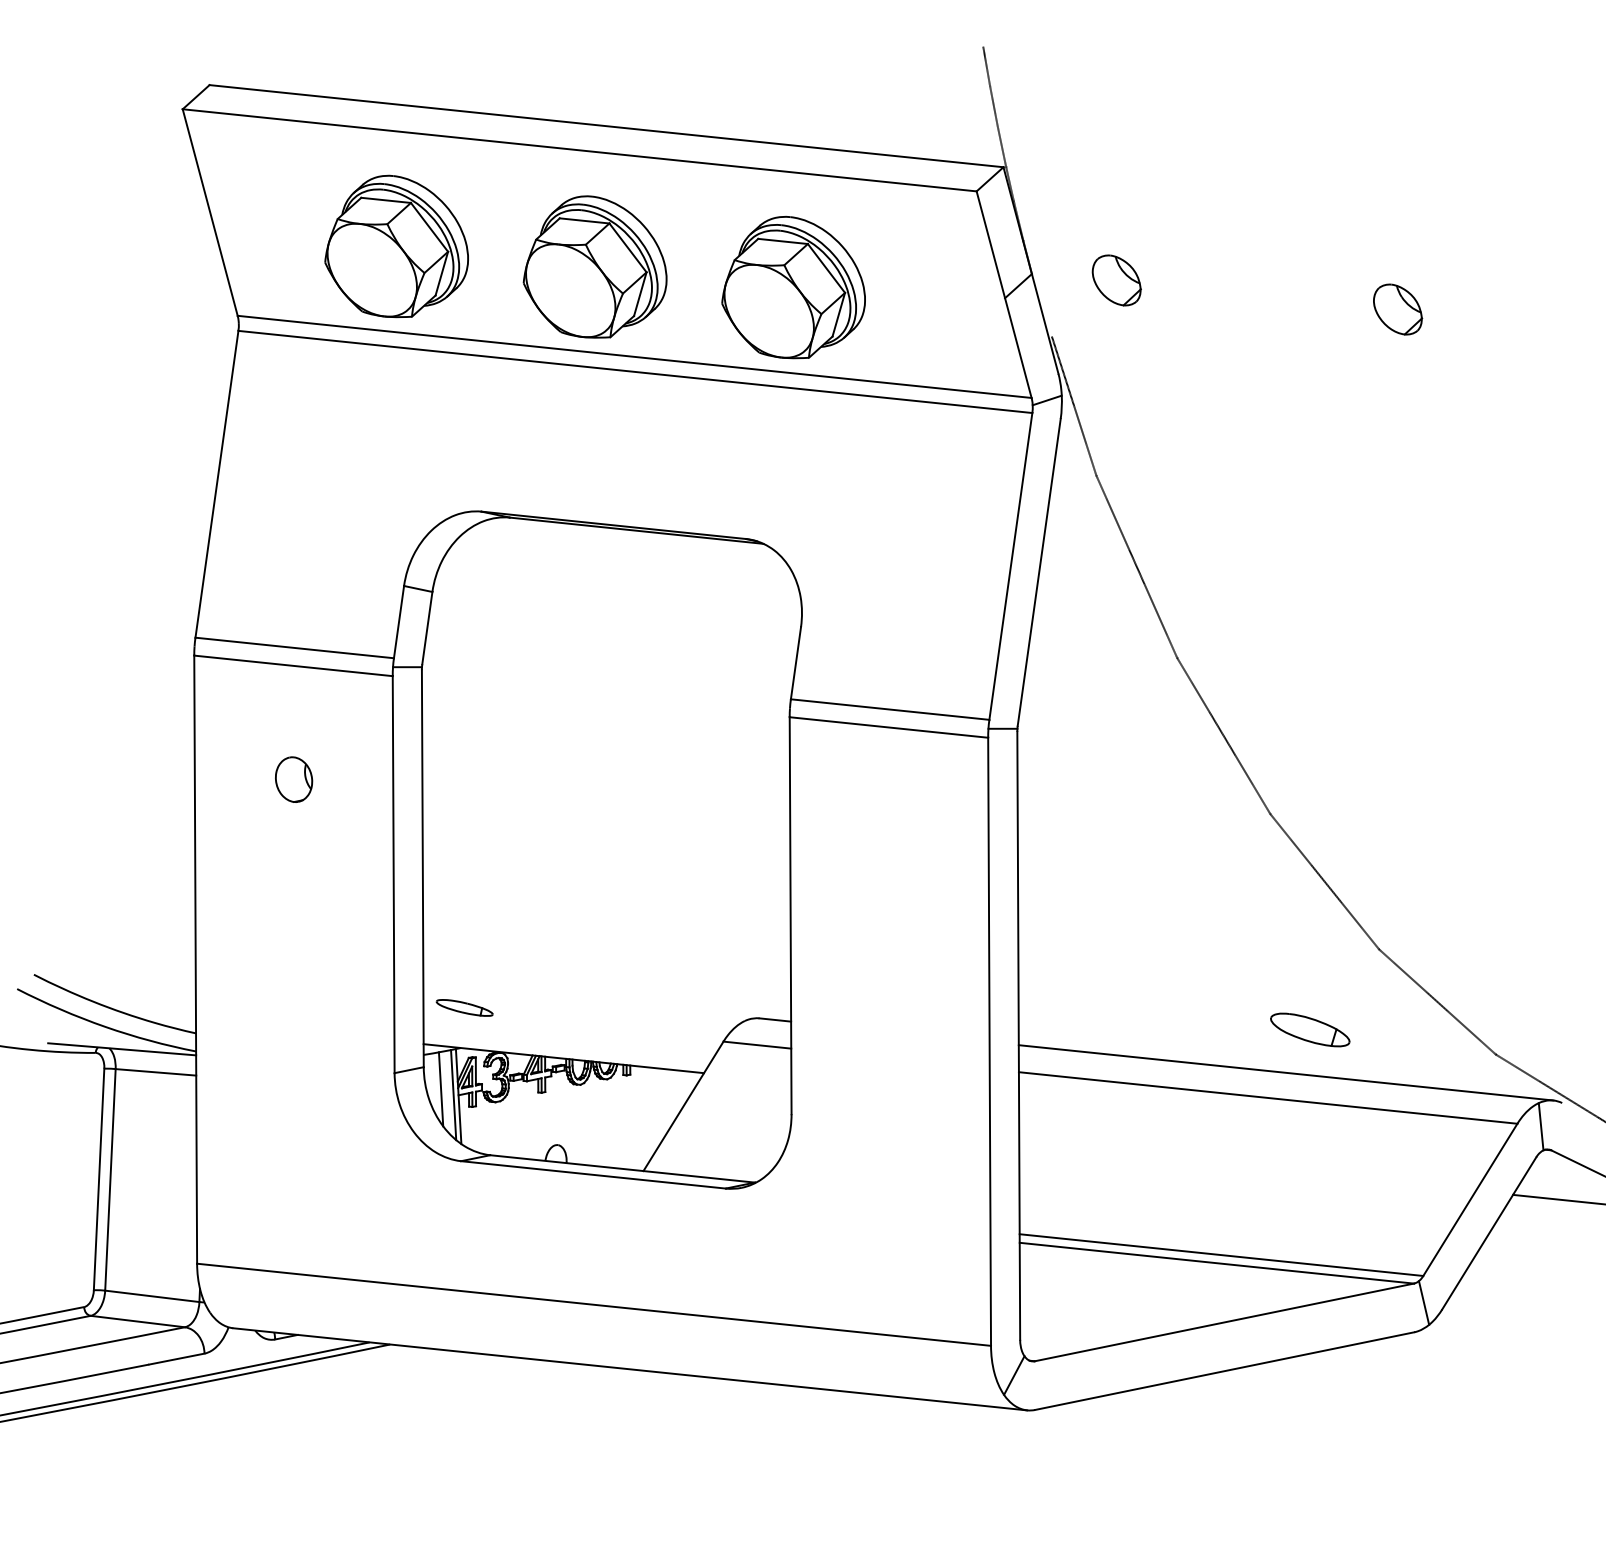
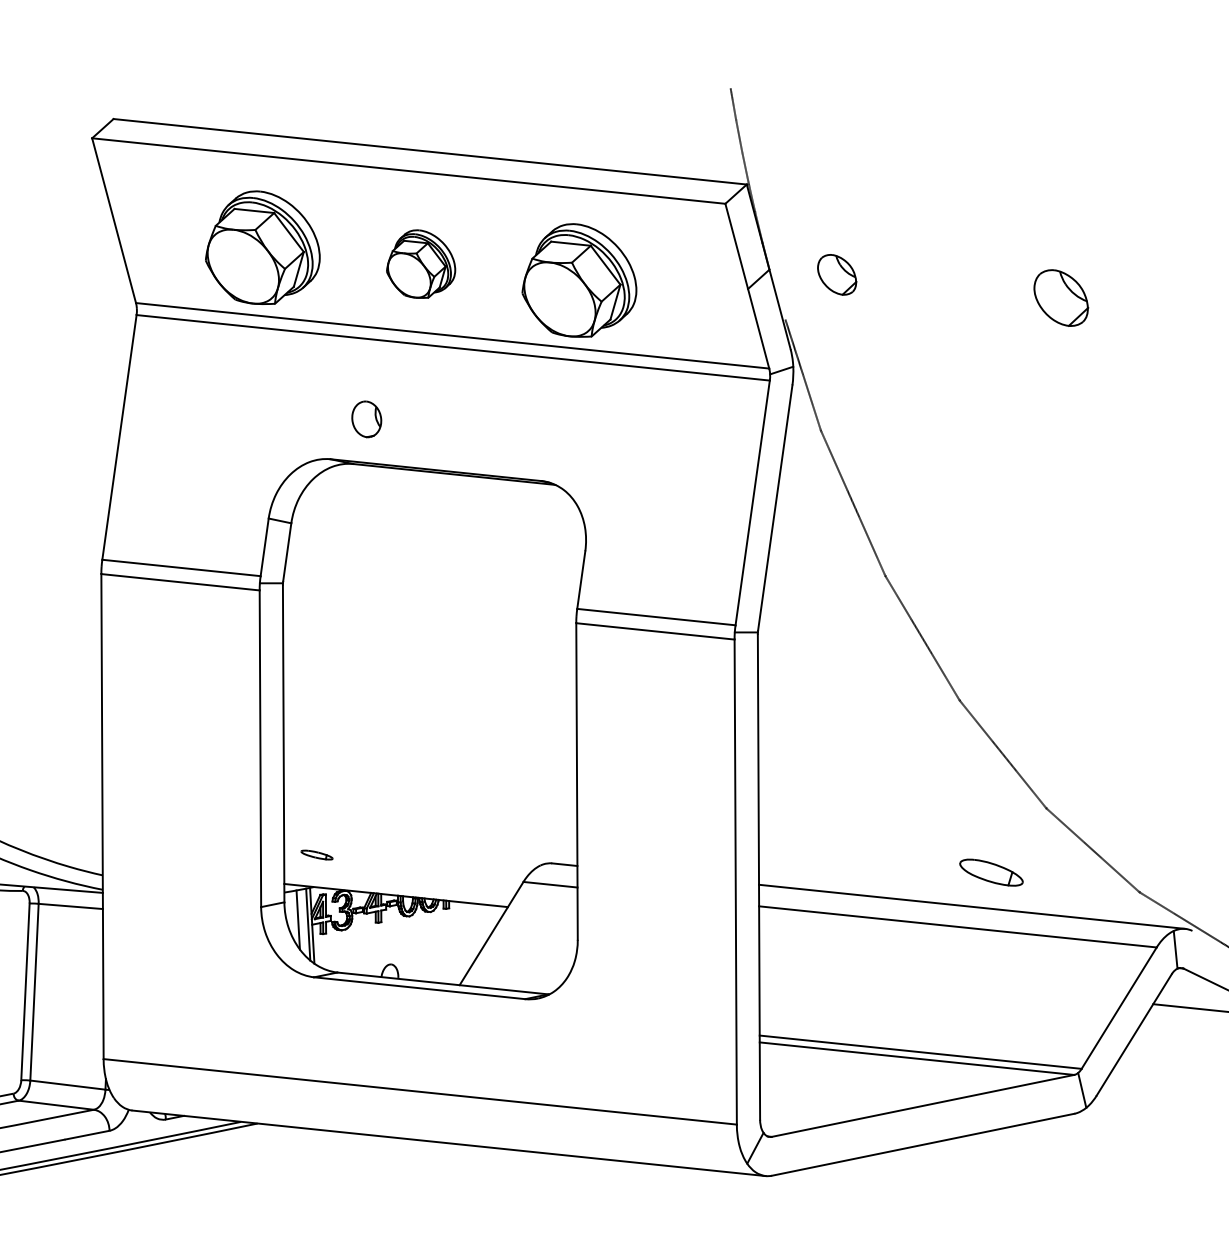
part: (594, 266) -> (420, 263), size x0.6
part: (1398, 309) -> (1061, 298), size x1.4
part: (294, 779) -> (367, 419), moved
part: (464, 1007) -> (316, 854), size x0.7

